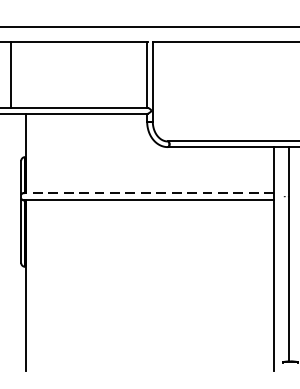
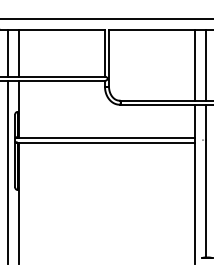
line: (25, 73) -> (18, 52), added
line: (274, 90) -> (195, 64), added
line: (289, 90) -> (206, 64), added
line: (147, 193) -> (105, 137), dashed -> solid
line: (10, 242) -> (7, 172), added

